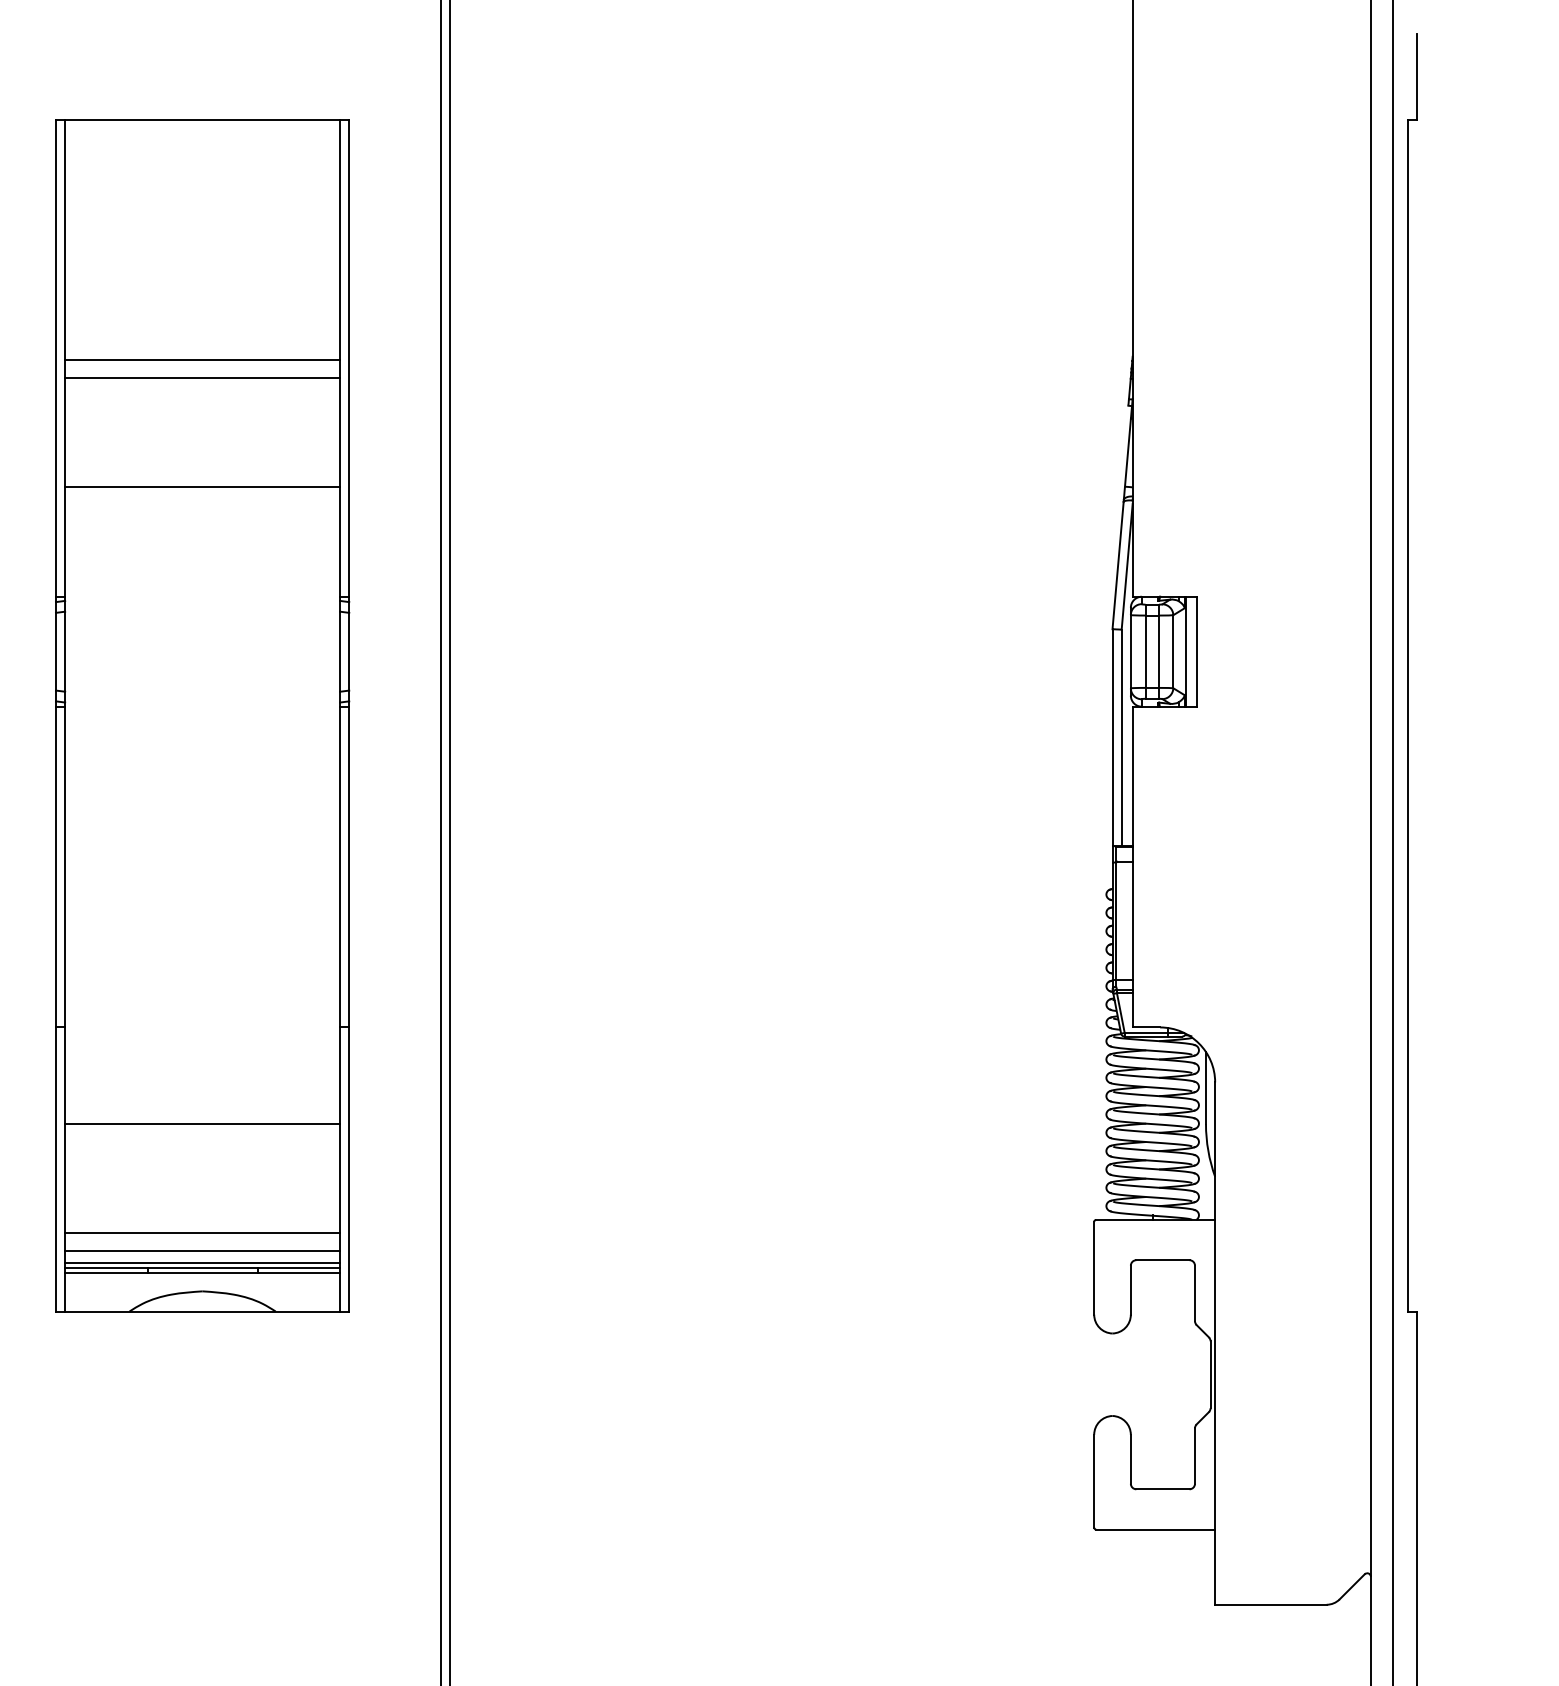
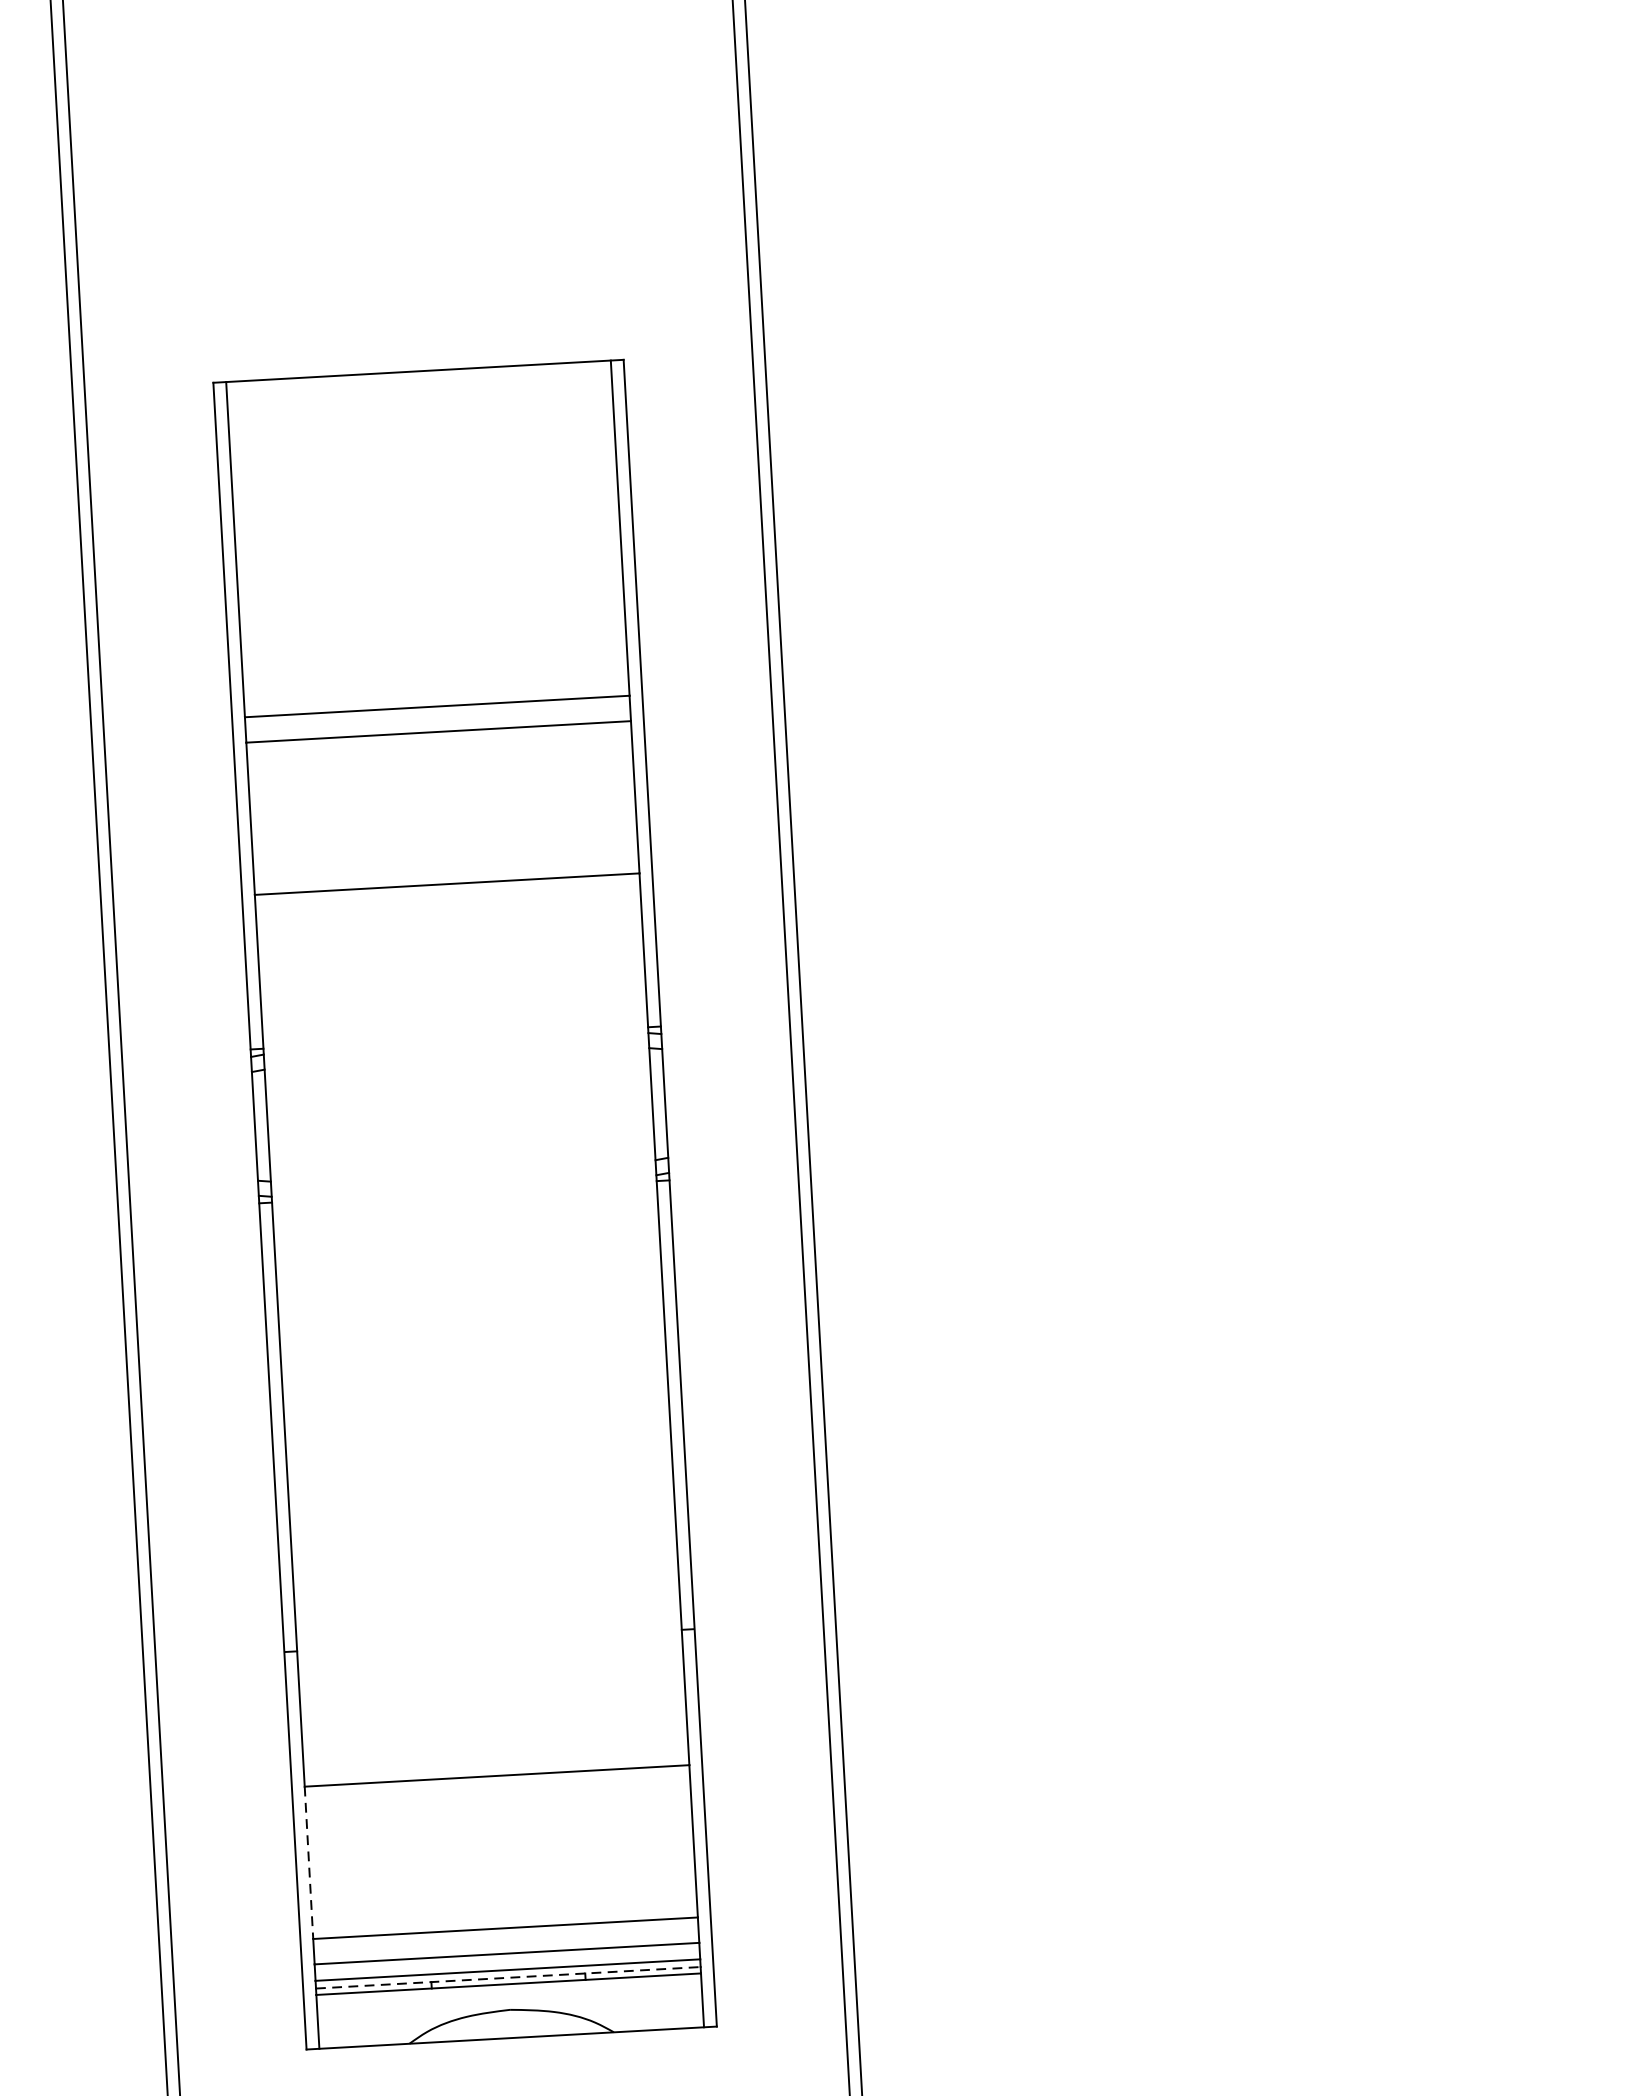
line: (65, 1179) -> (309, 1864), solid -> dashed
line: (203, 1268) -> (509, 1977), solid -> dashed

